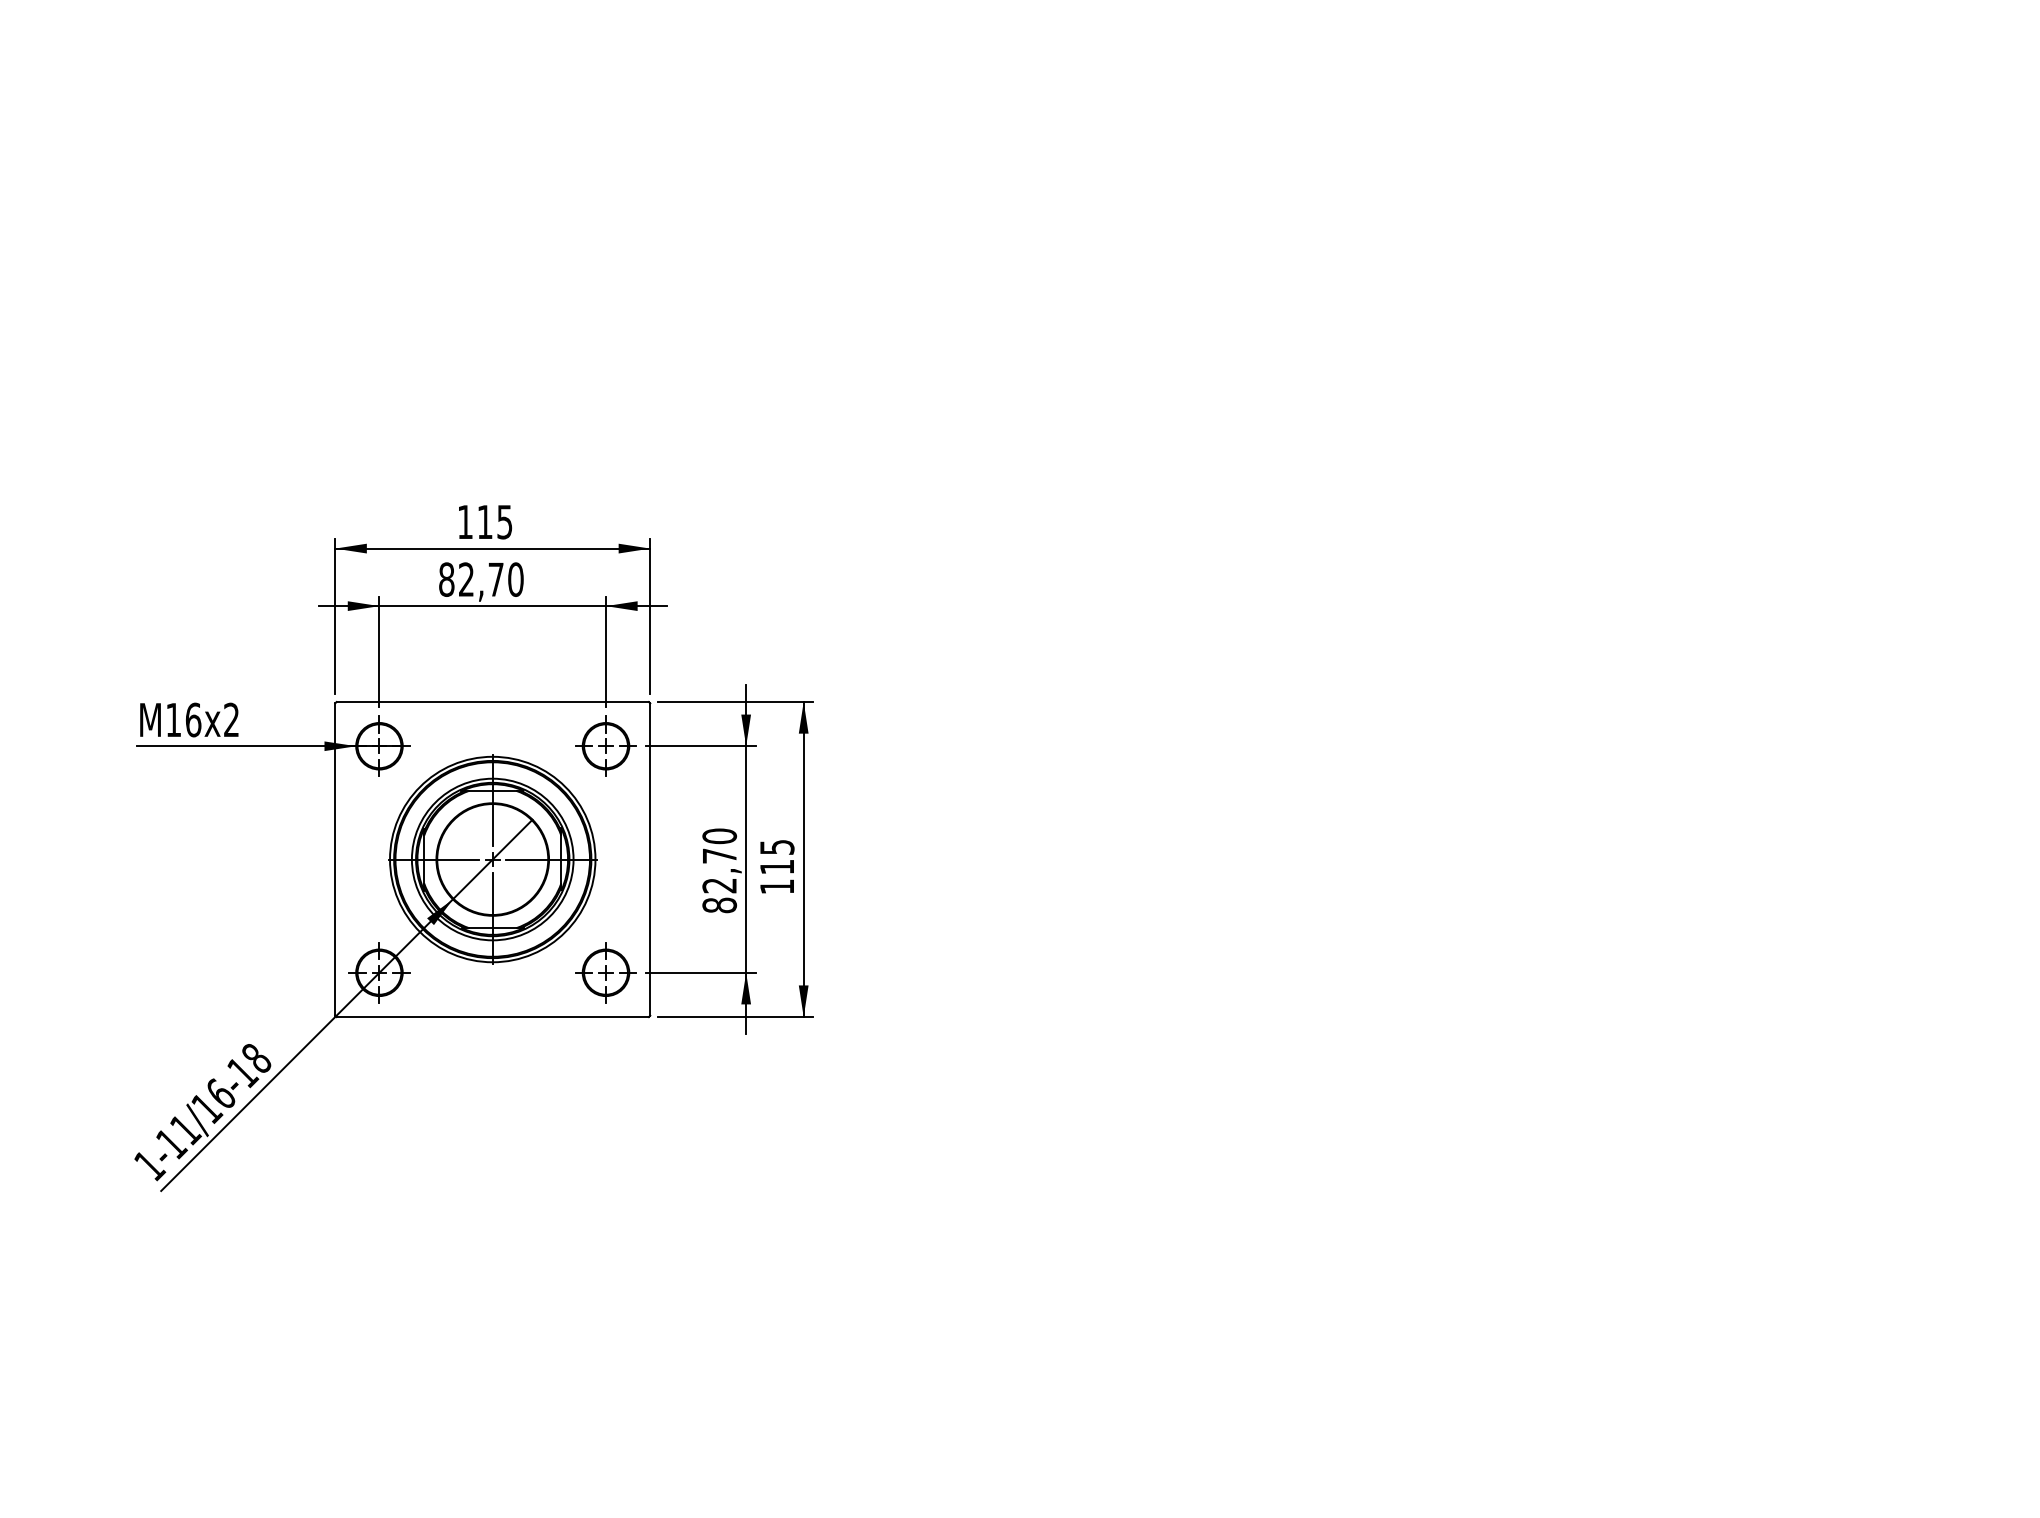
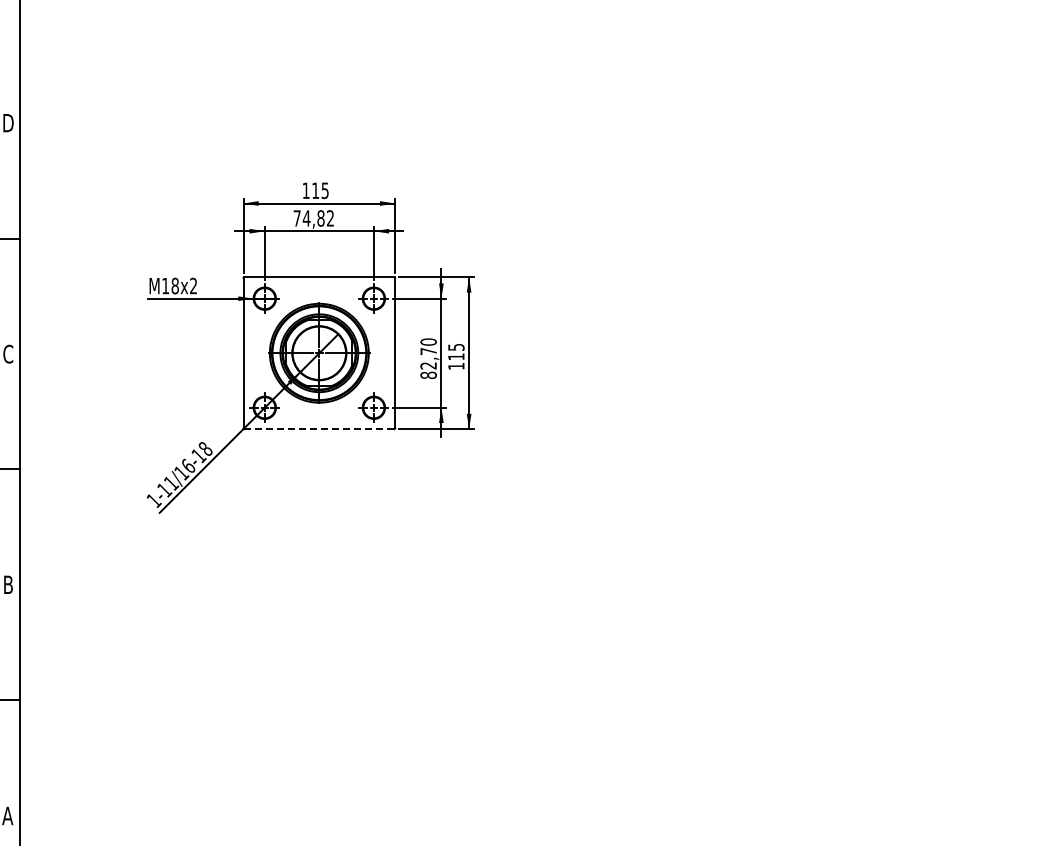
text: (480, 579) -> (313, 218), 82,70 -> 74,82
text: (191, 718) -> (174, 285), M16x2 -> M18x2
line: (493, 1017) -> (319, 429), solid -> dashed

